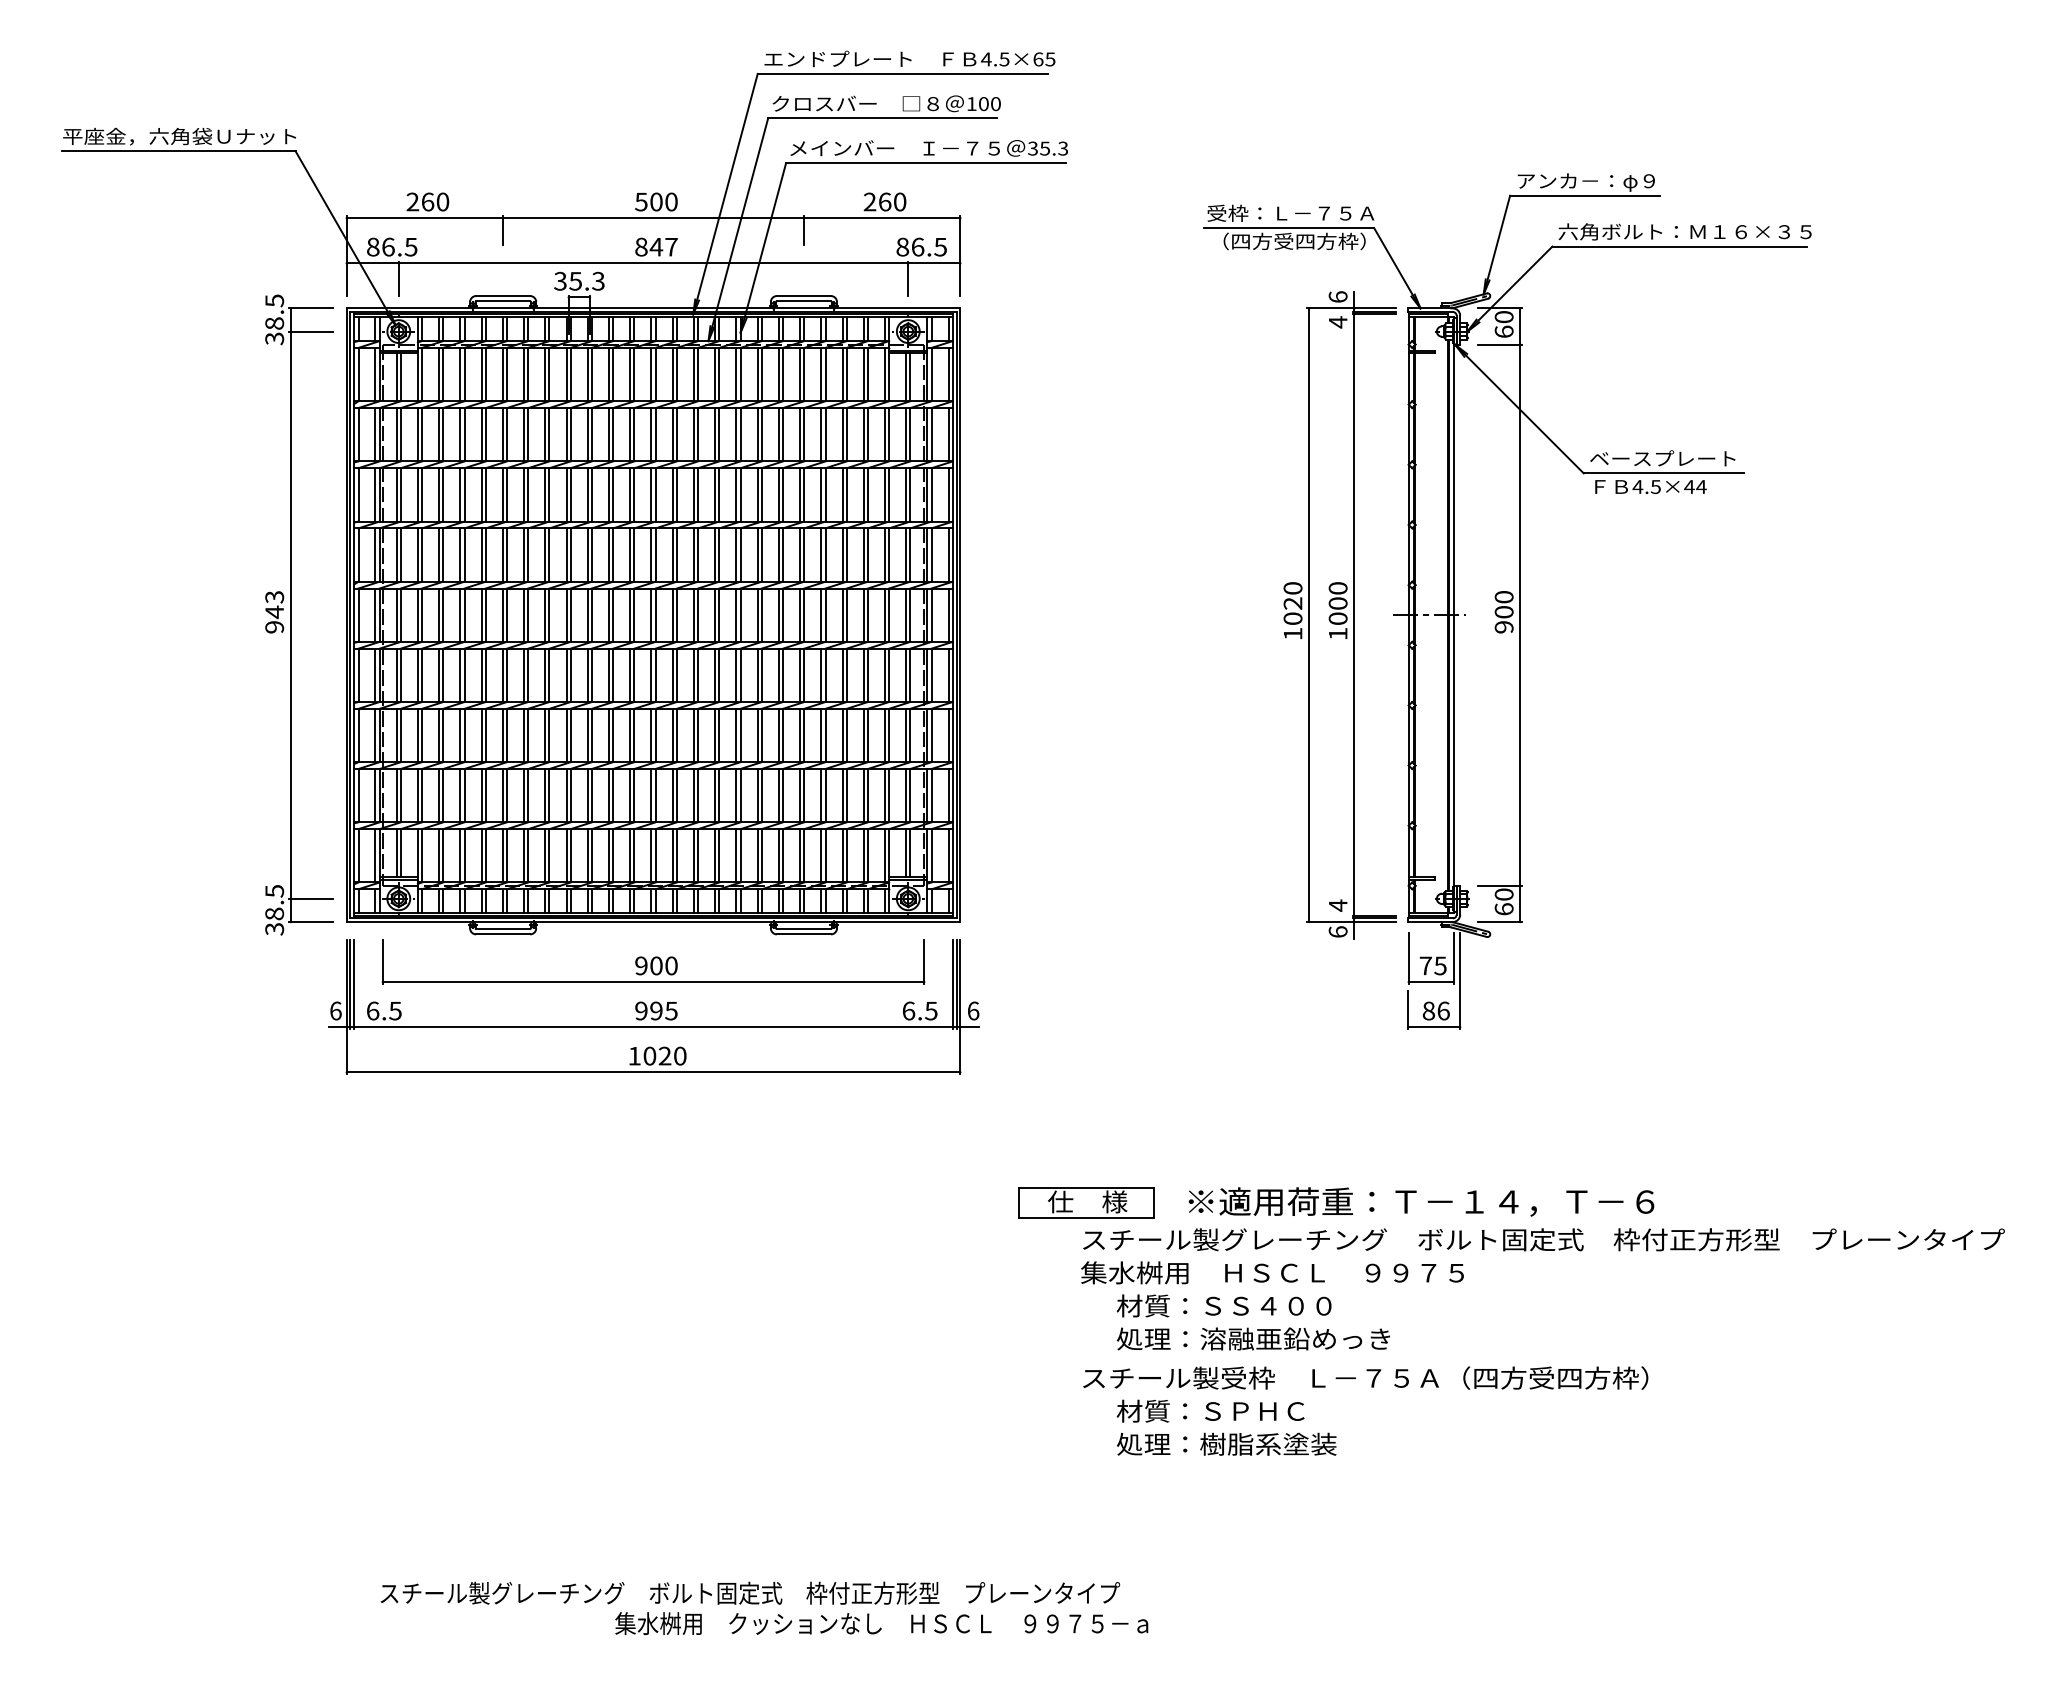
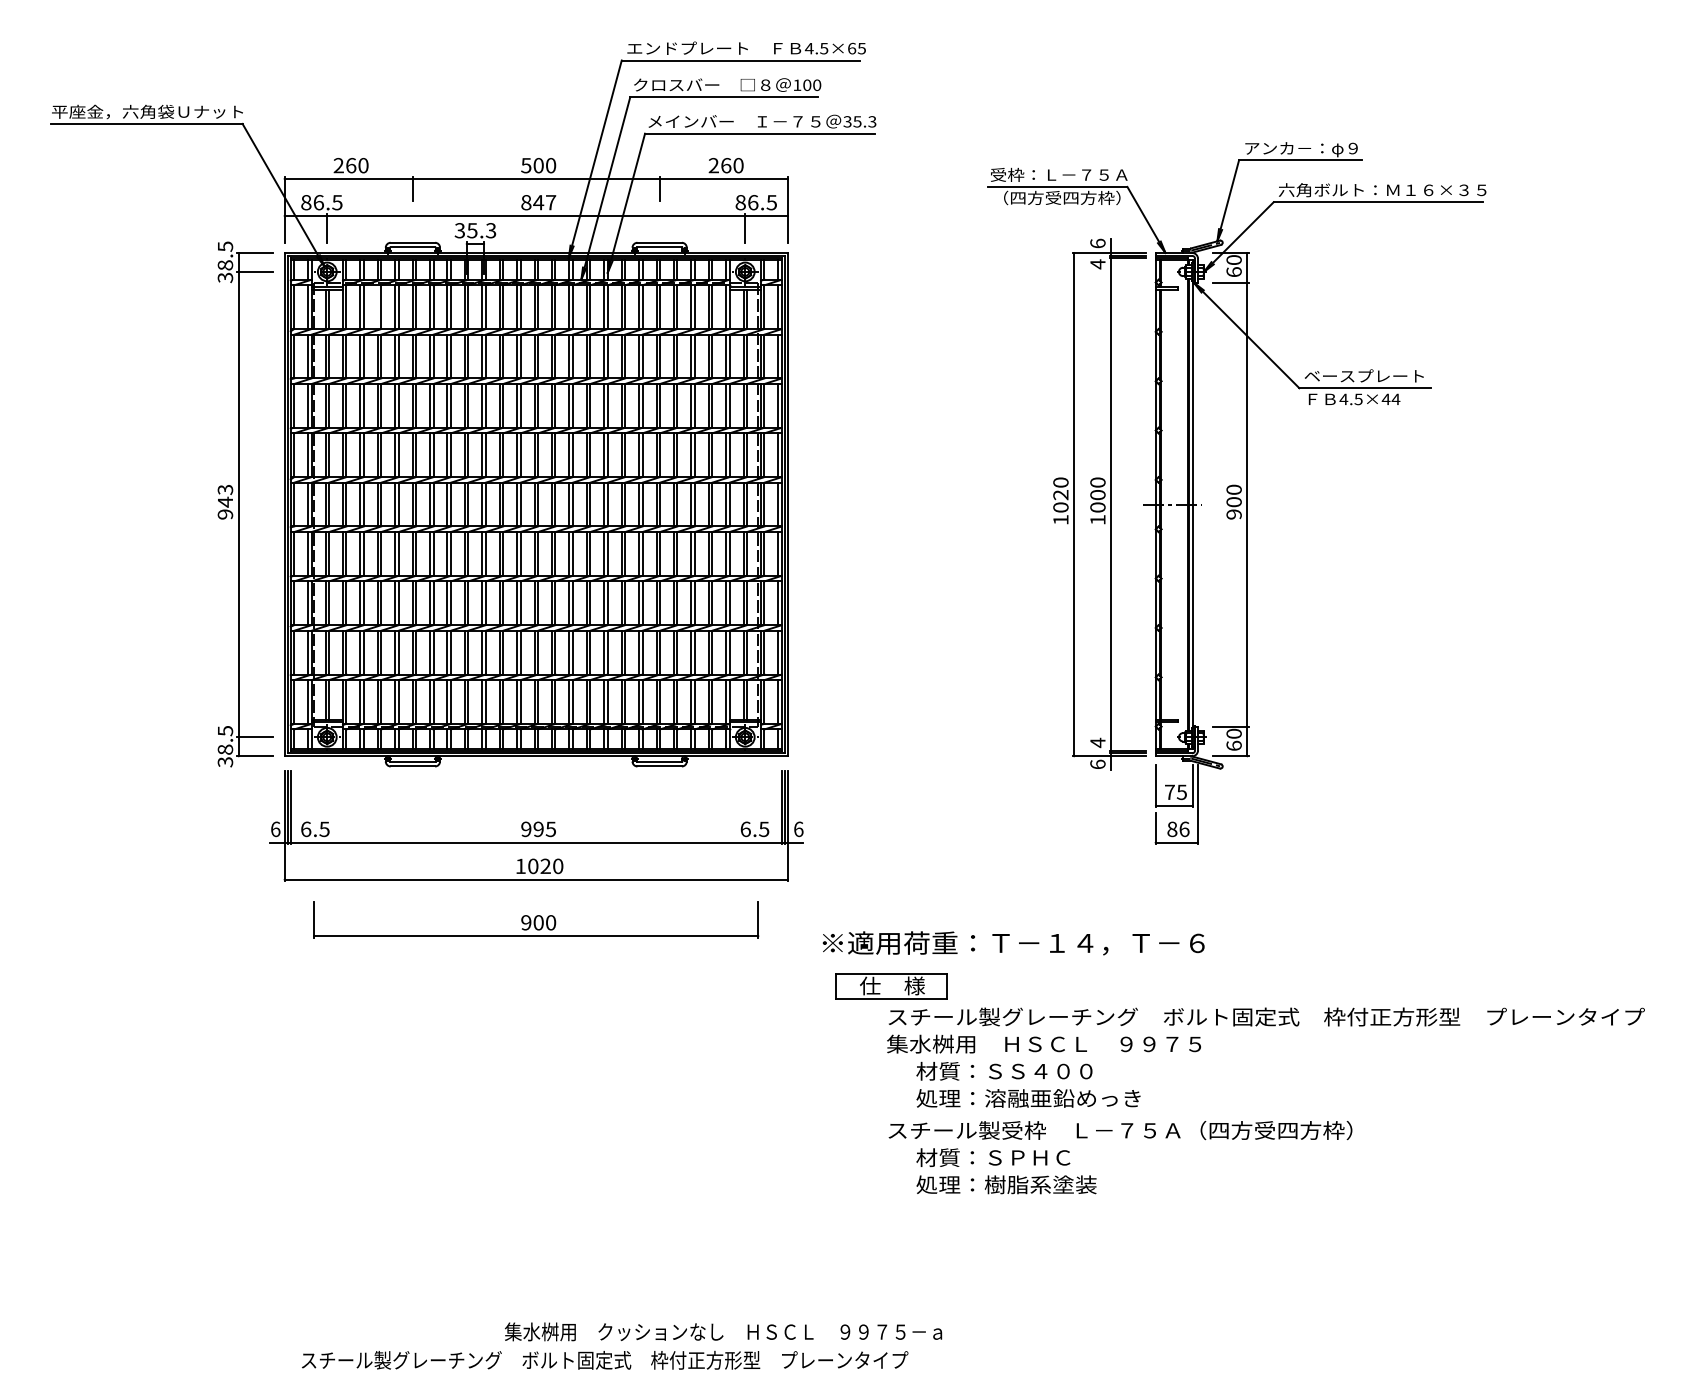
line: (460, 374) -> (377, 307), removed
part: (653, 961) -> (536, 919), moved
text: (1421, 1201) -> (1013, 942), moved
text: (750, 1592) -> (605, 1359), moved

